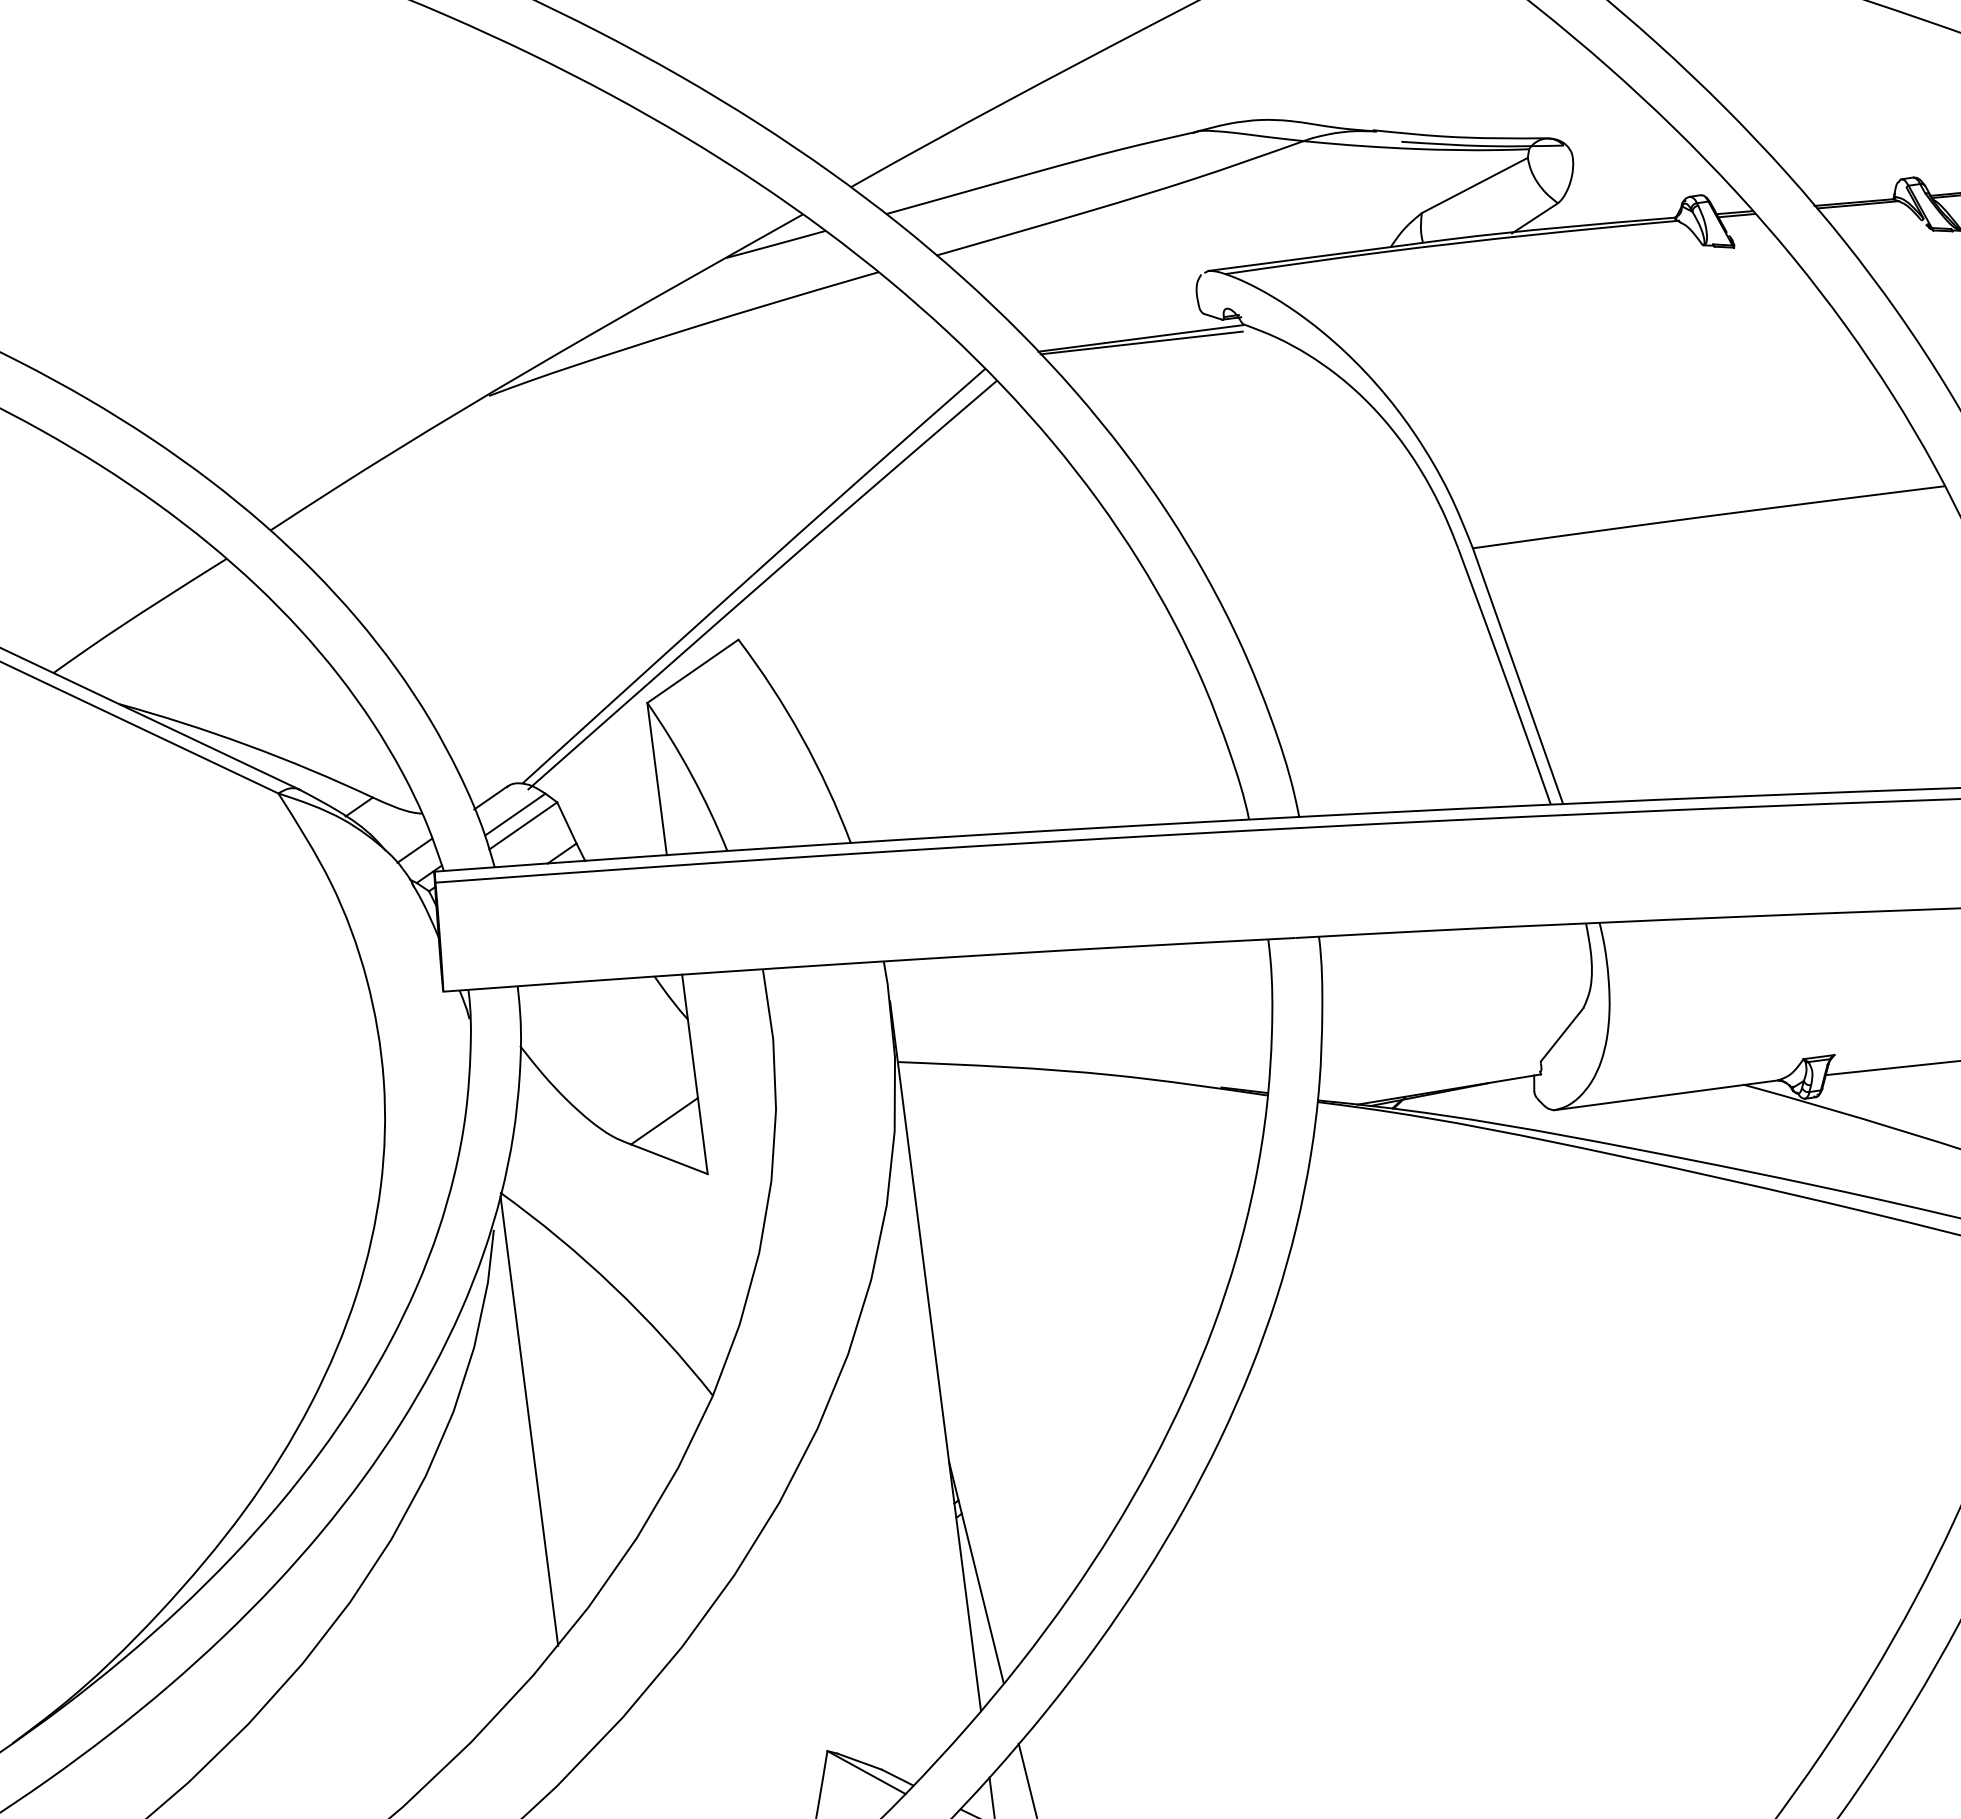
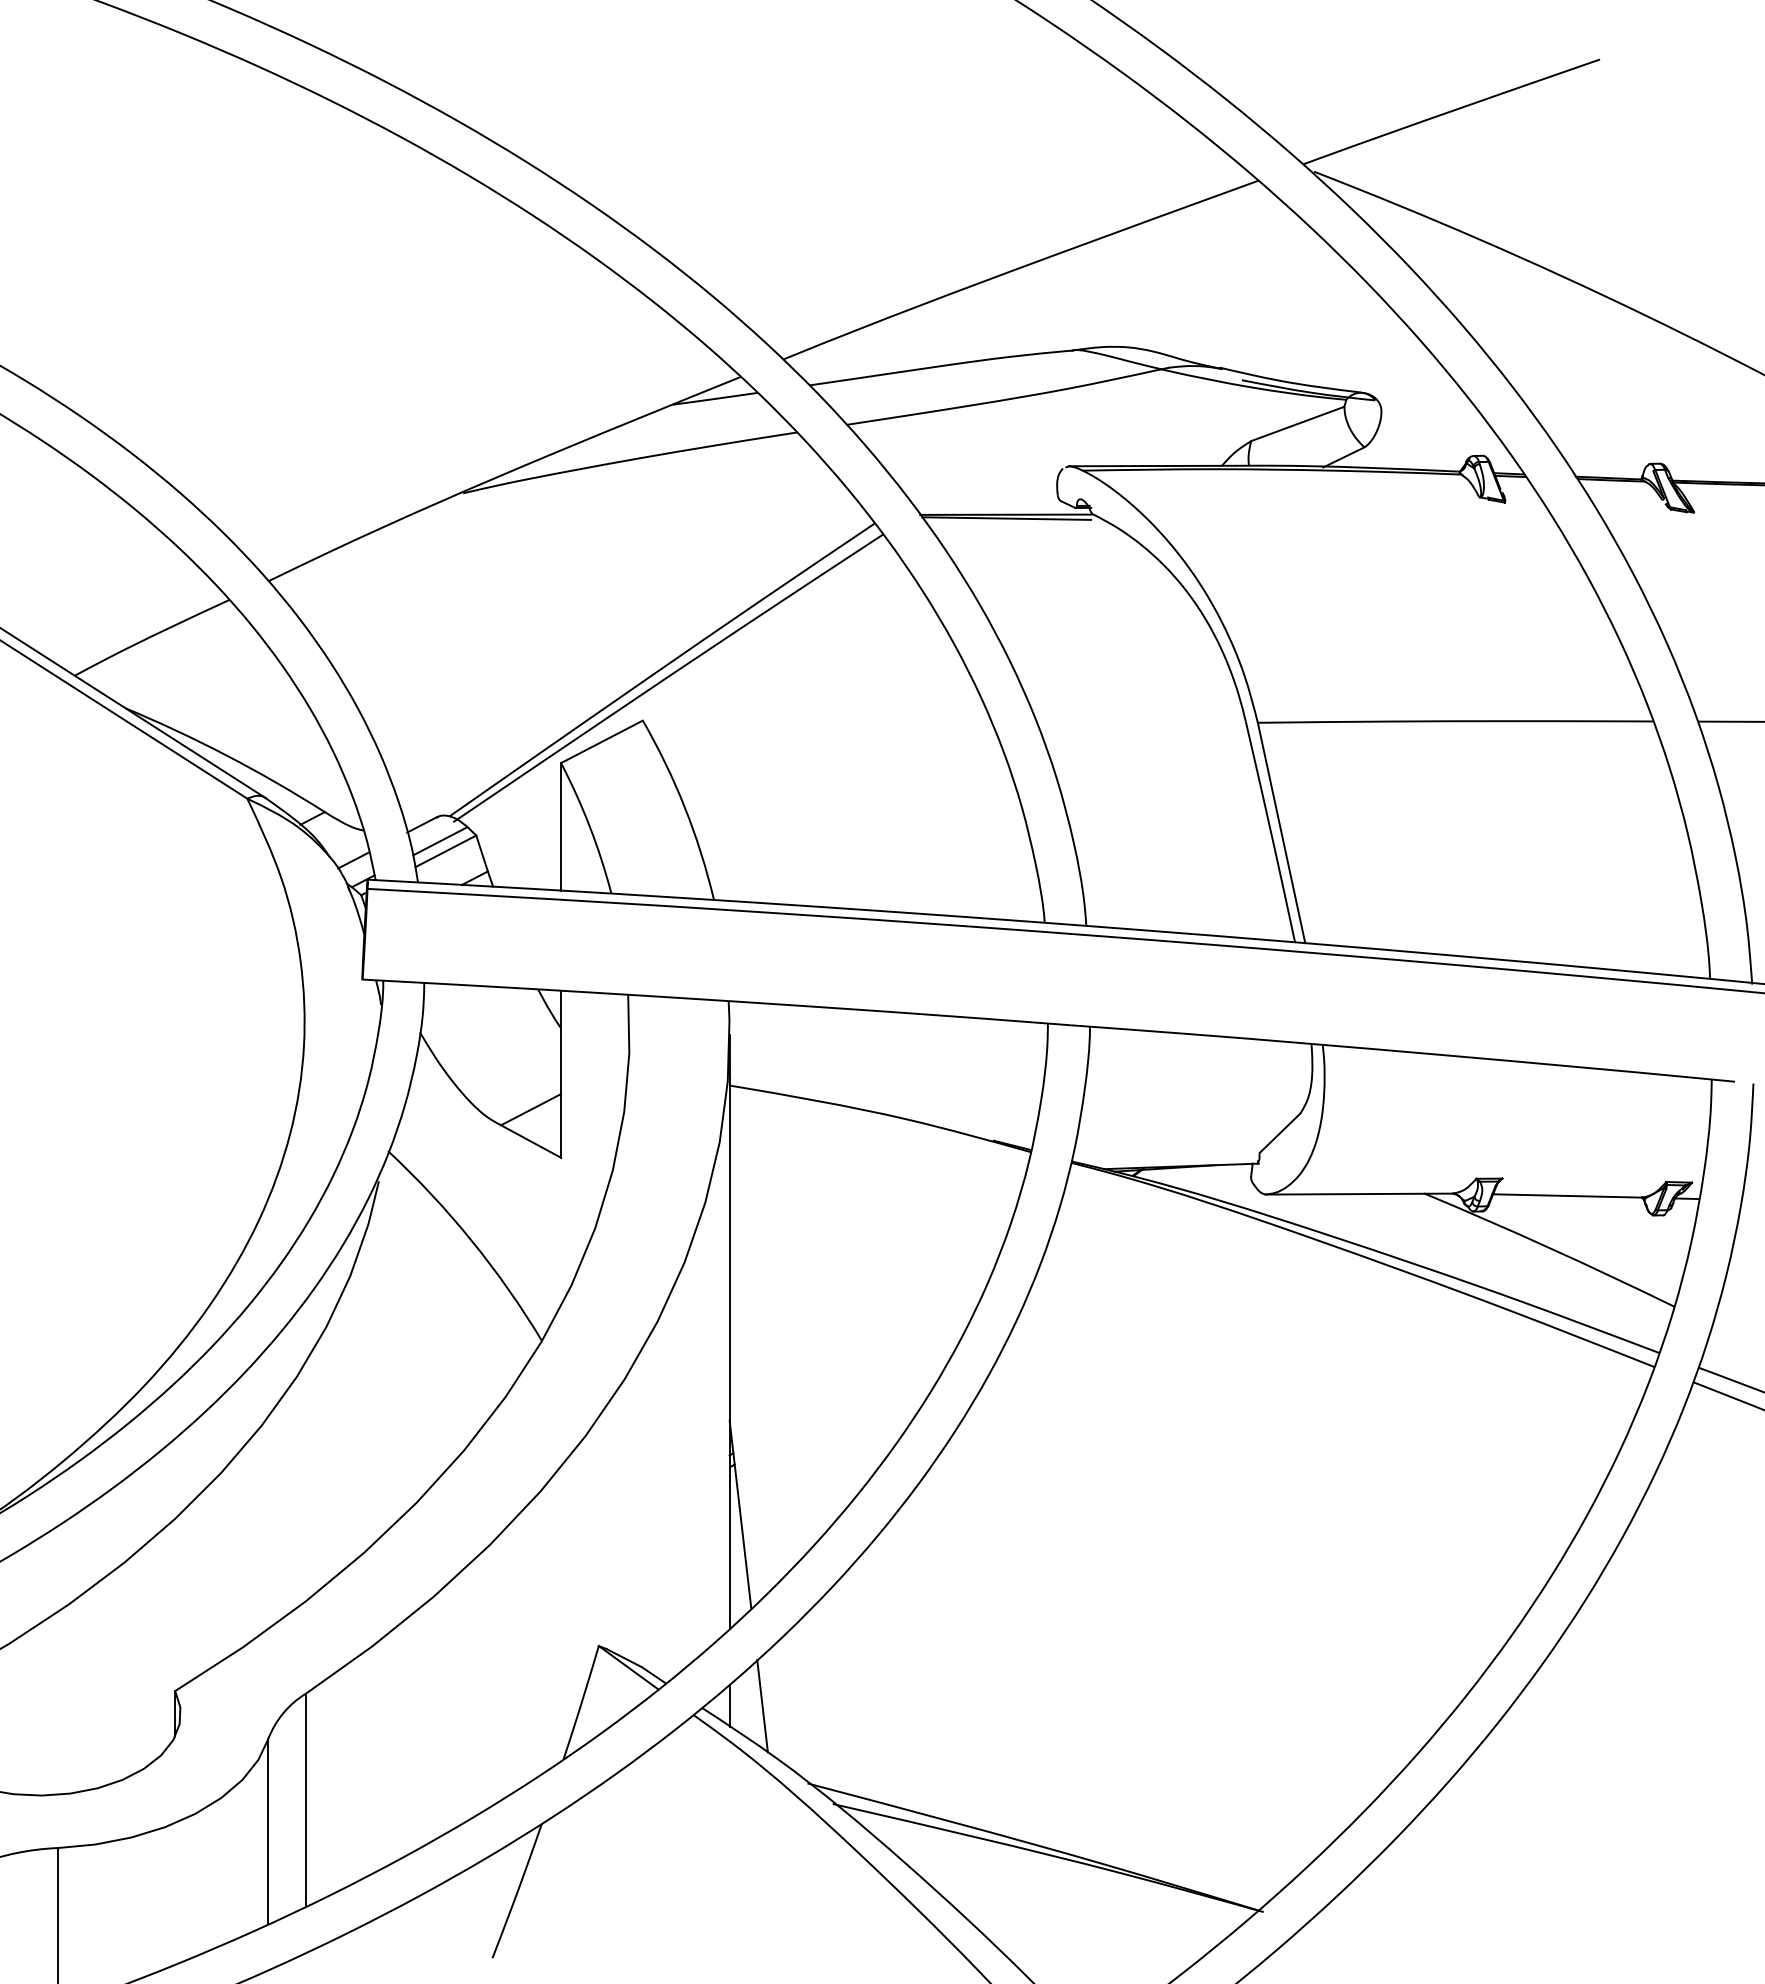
line: (529, 1420) -> (388, 1342), removed

